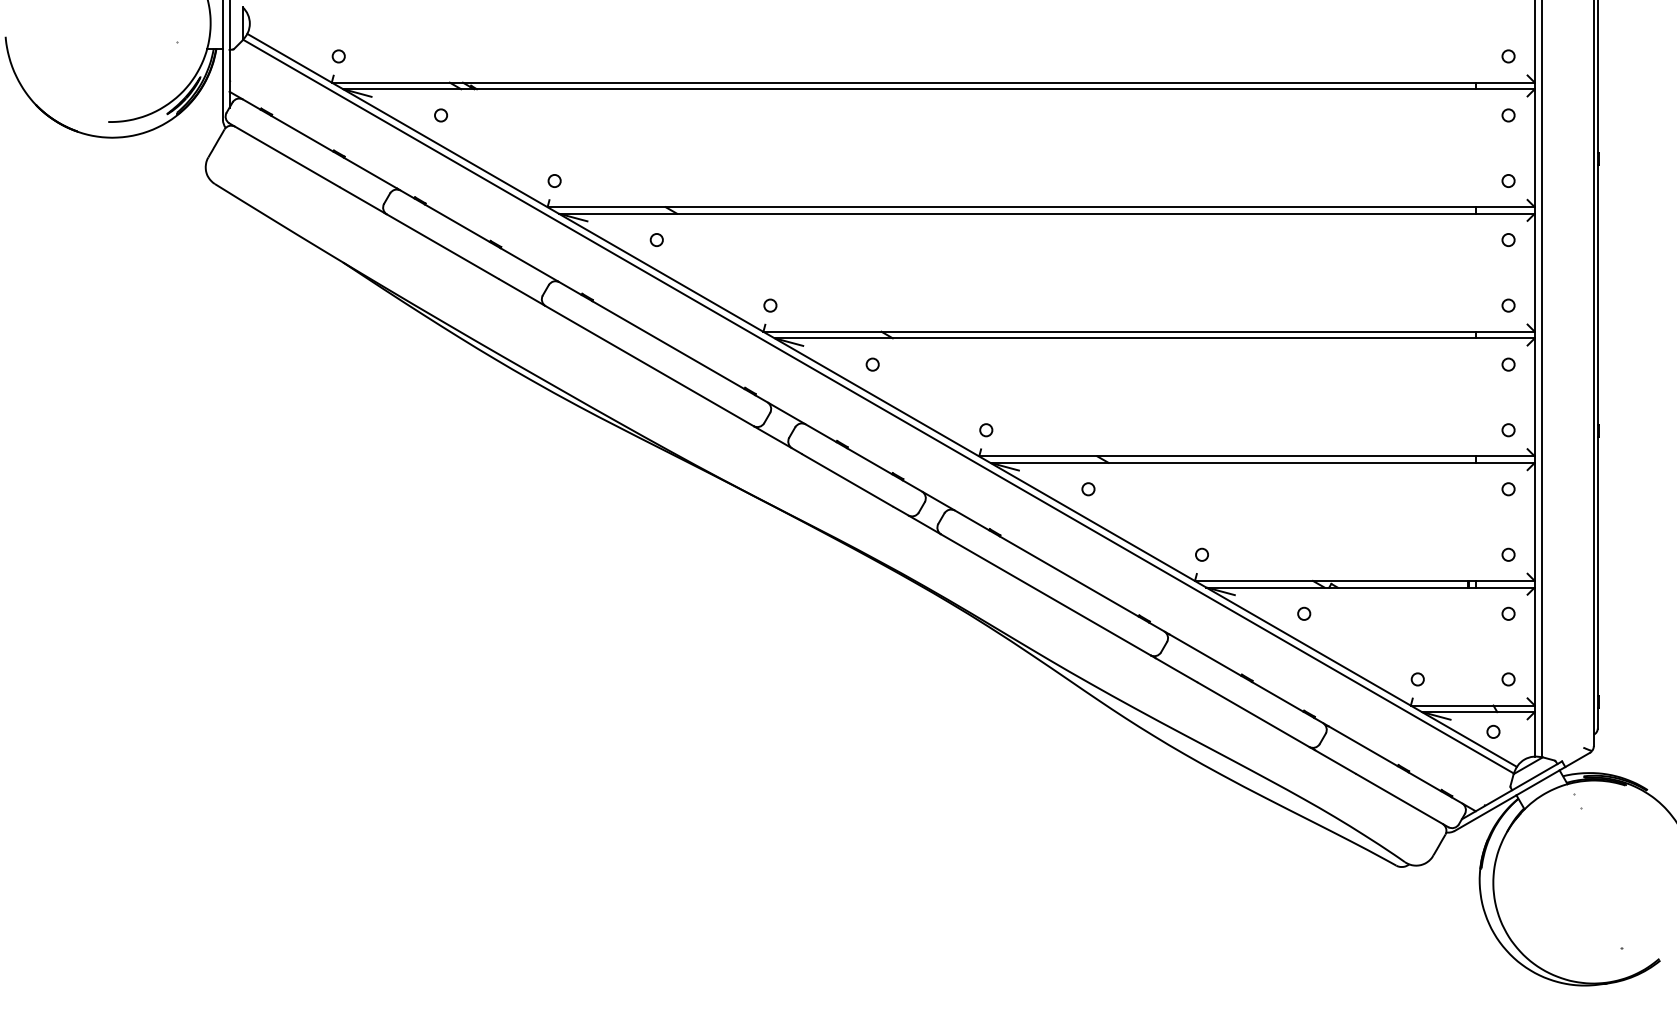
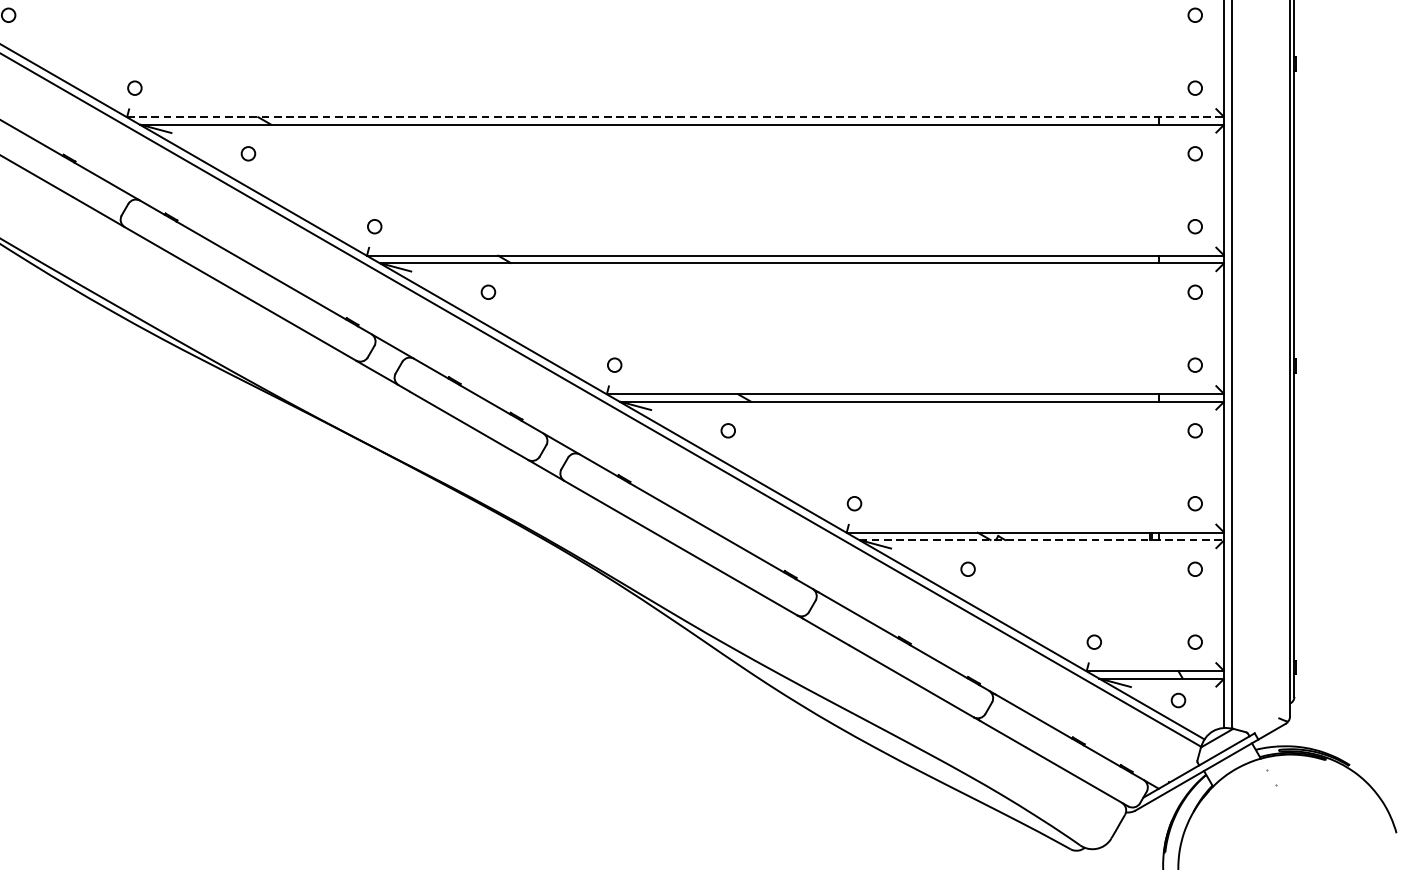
line: (1041, 207) -> (676, 117), solid -> dashed
line: (1371, 587) -> (1042, 540), solid -> dashed

